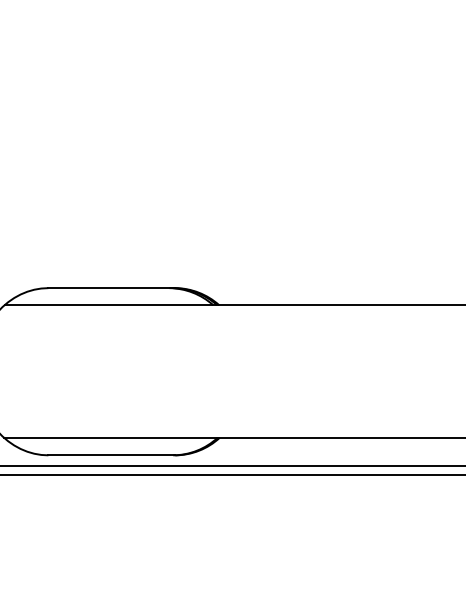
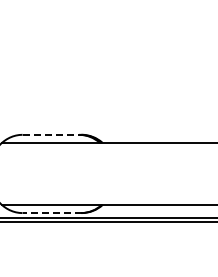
line: (112, 287) -> (52, 134), solid -> dashed
line: (112, 456) -> (52, 213), solid -> dashed

